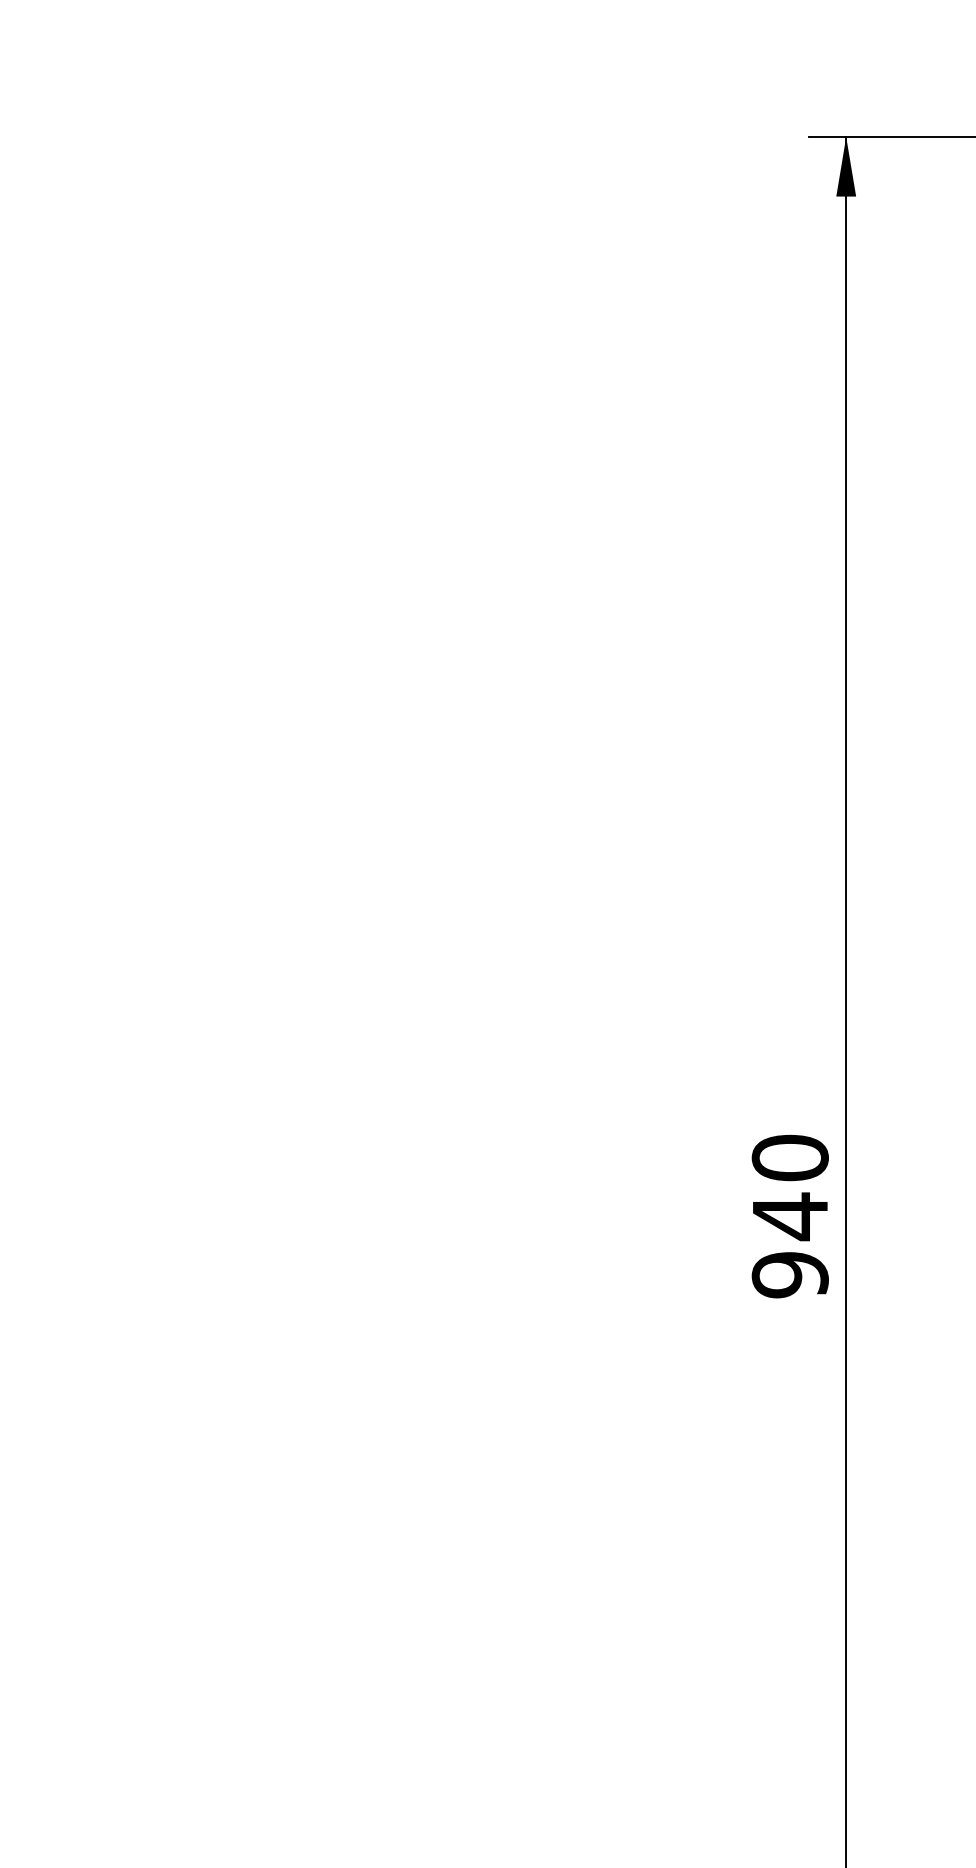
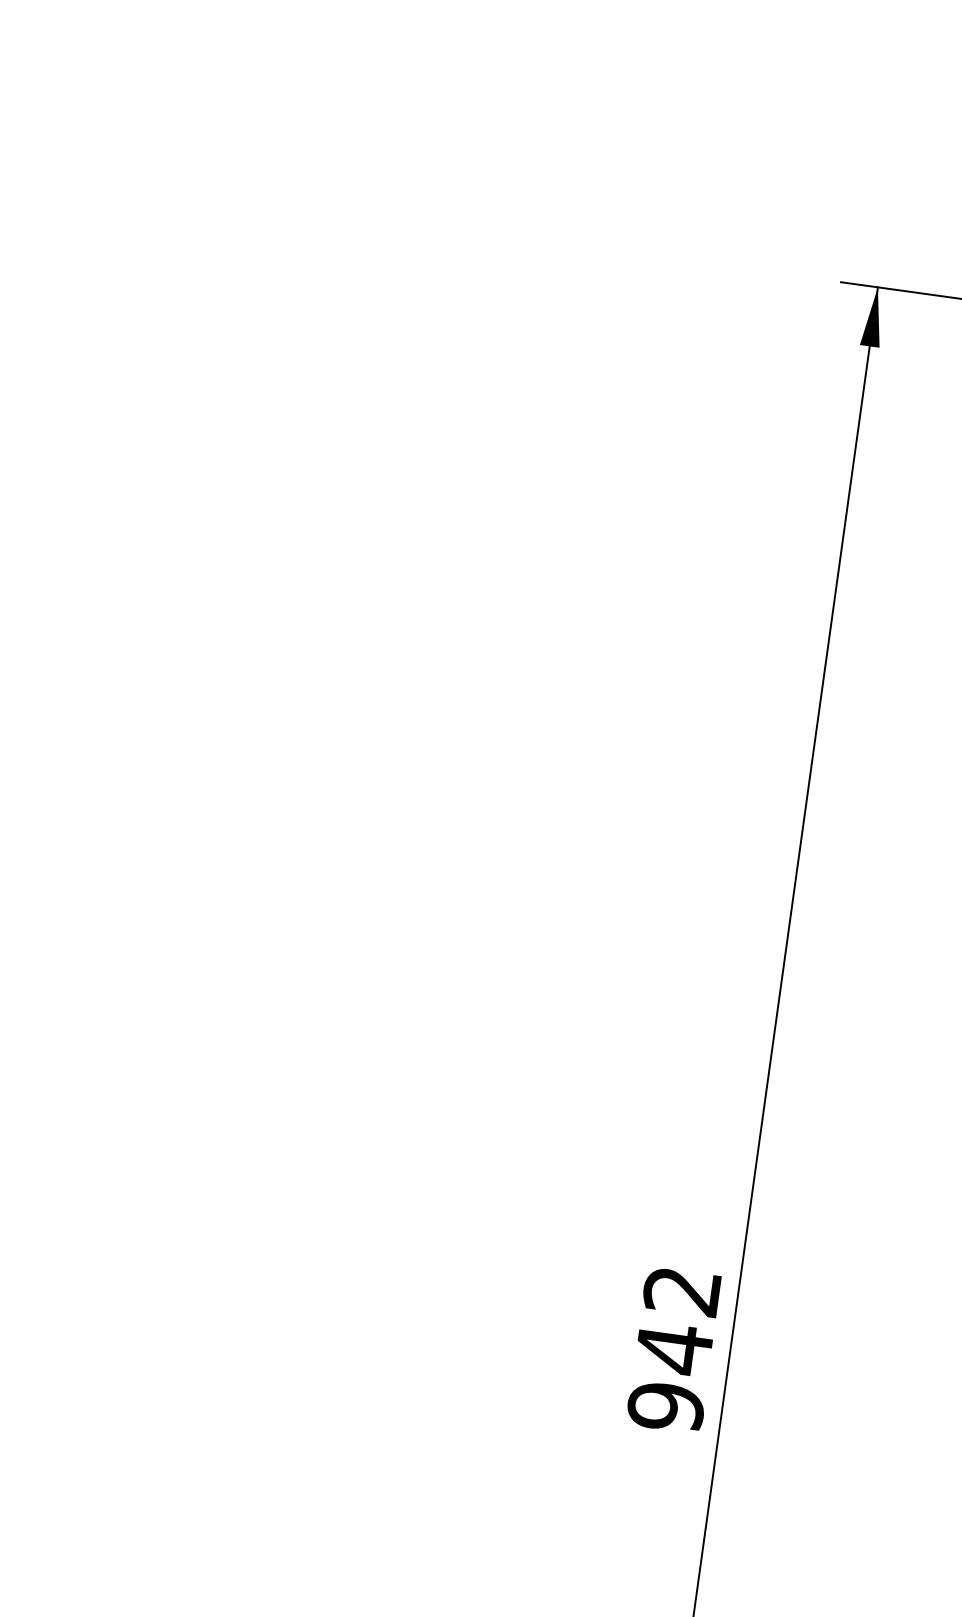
text: (789, 1157) -> (681, 1290), 940 -> 942

